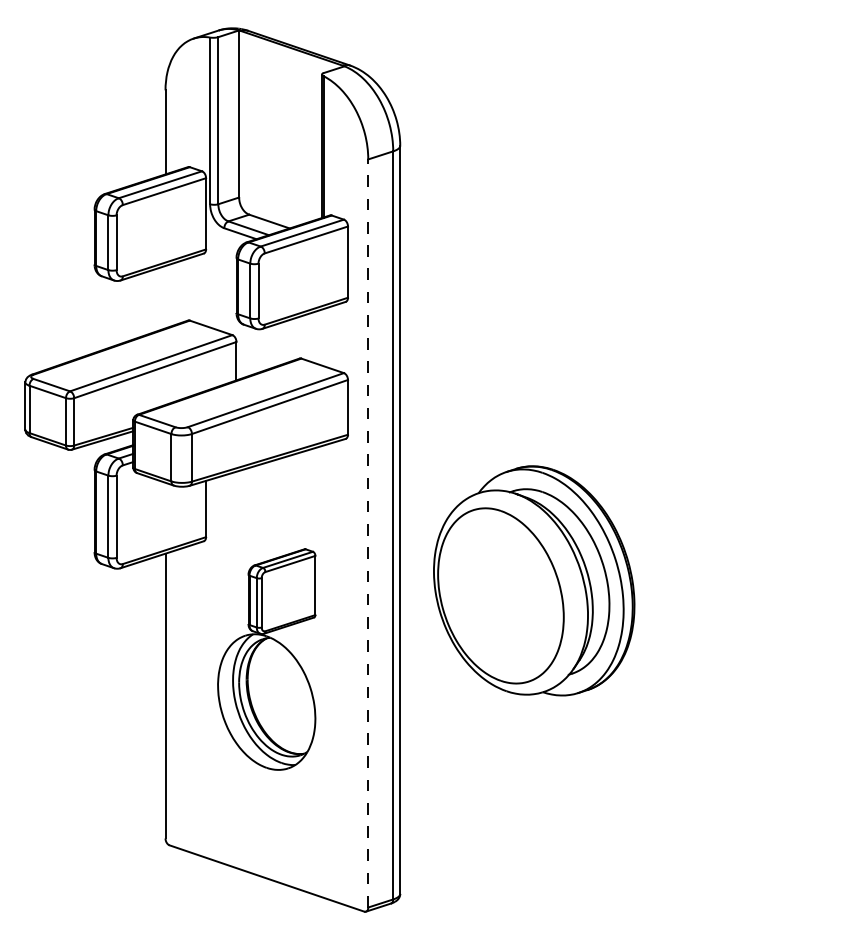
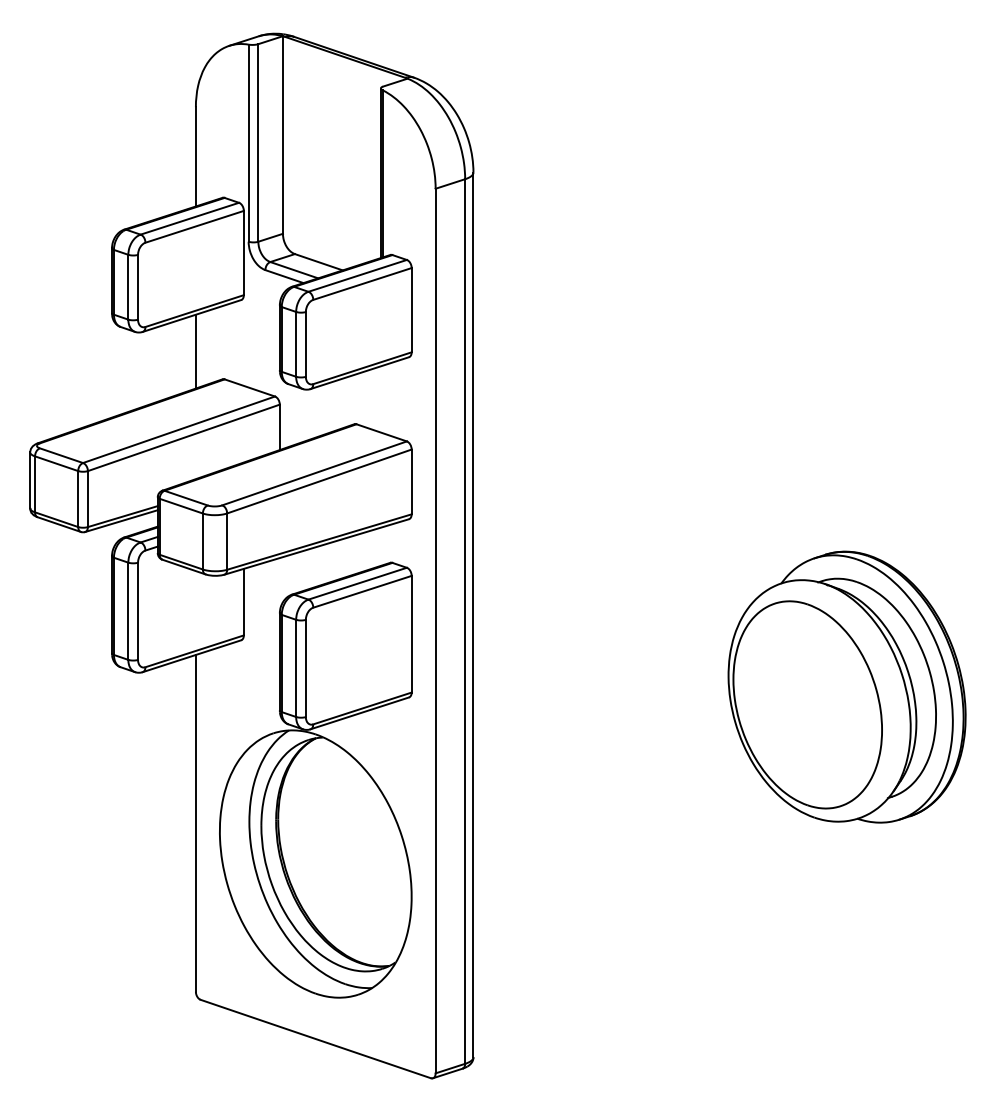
line: (165, 296) -> (195, 350), added
line: (368, 532) -> (435, 629), dashed -> solid
part: (534, 580) -> (847, 686), moved
part: (266, 659) -> (315, 780), size x1.67

